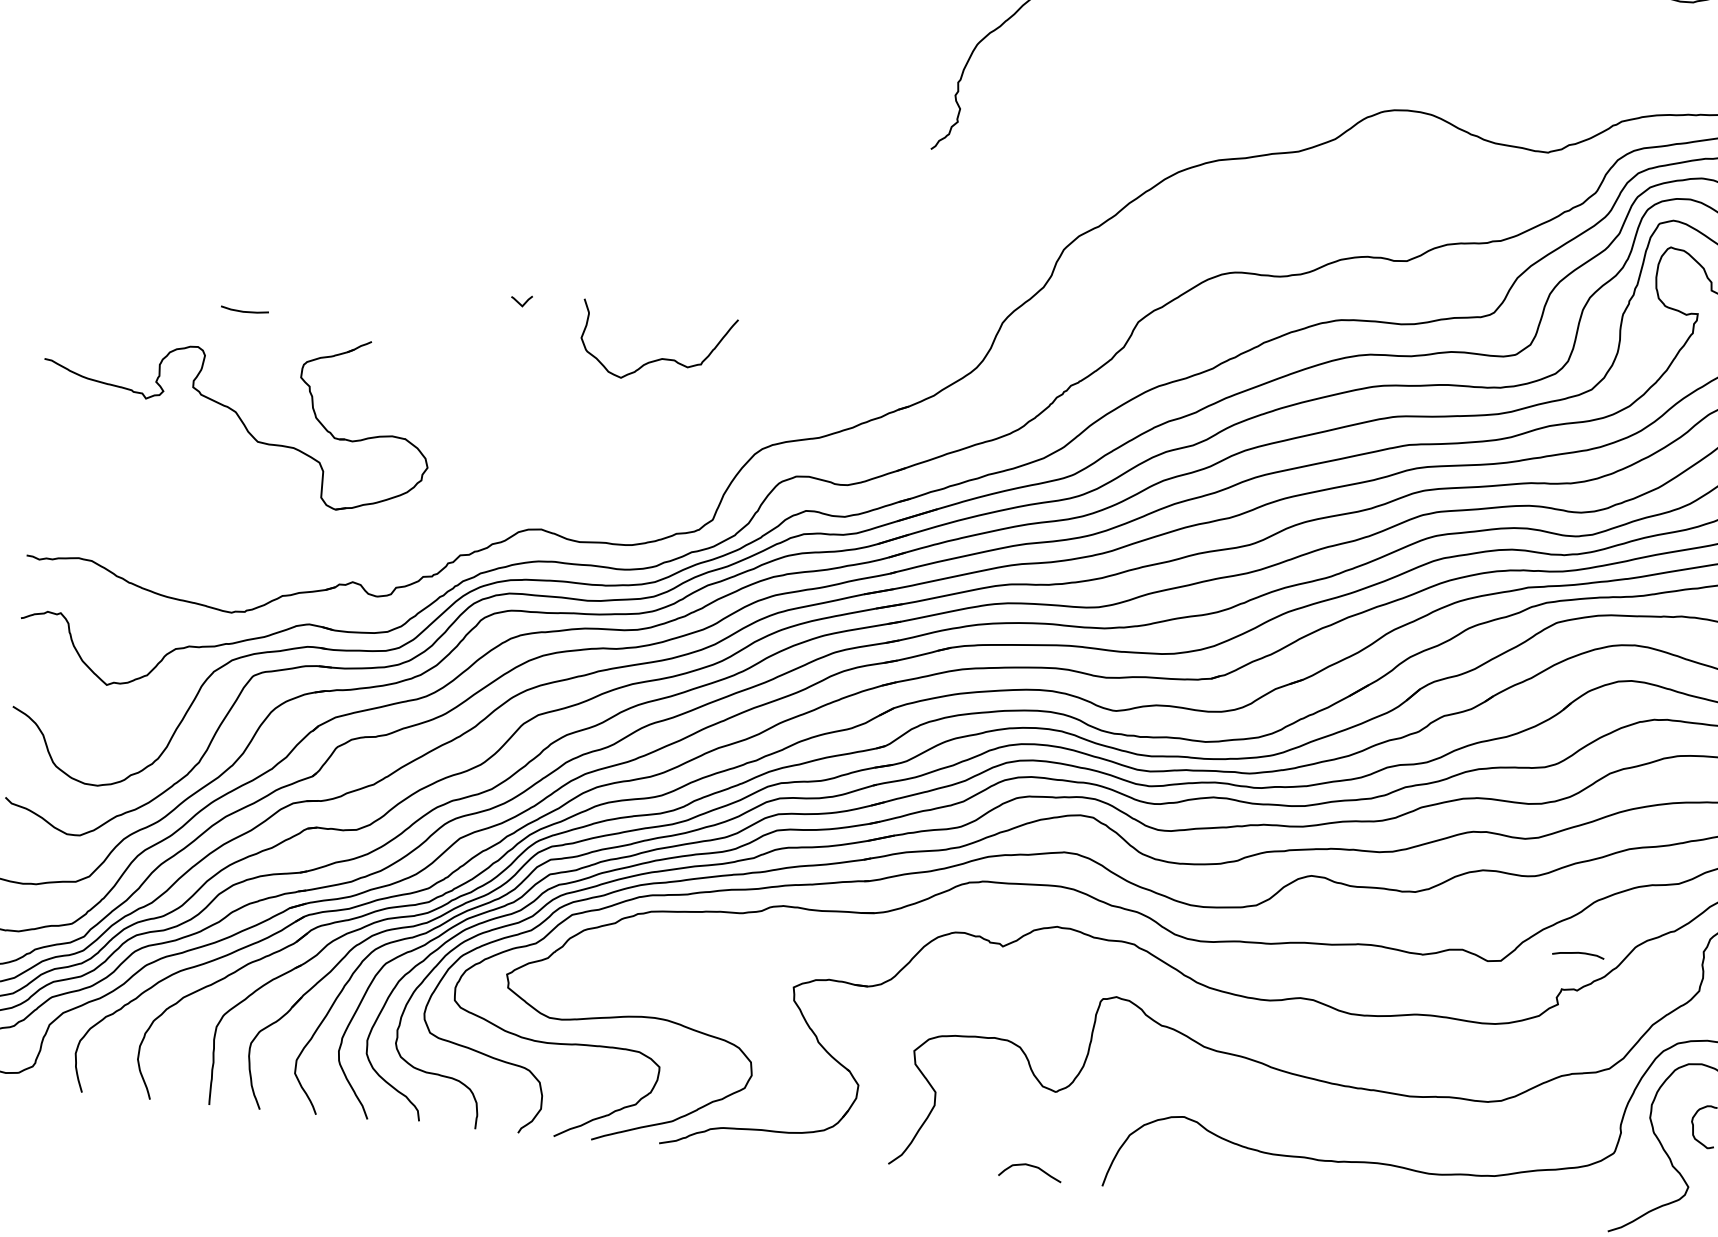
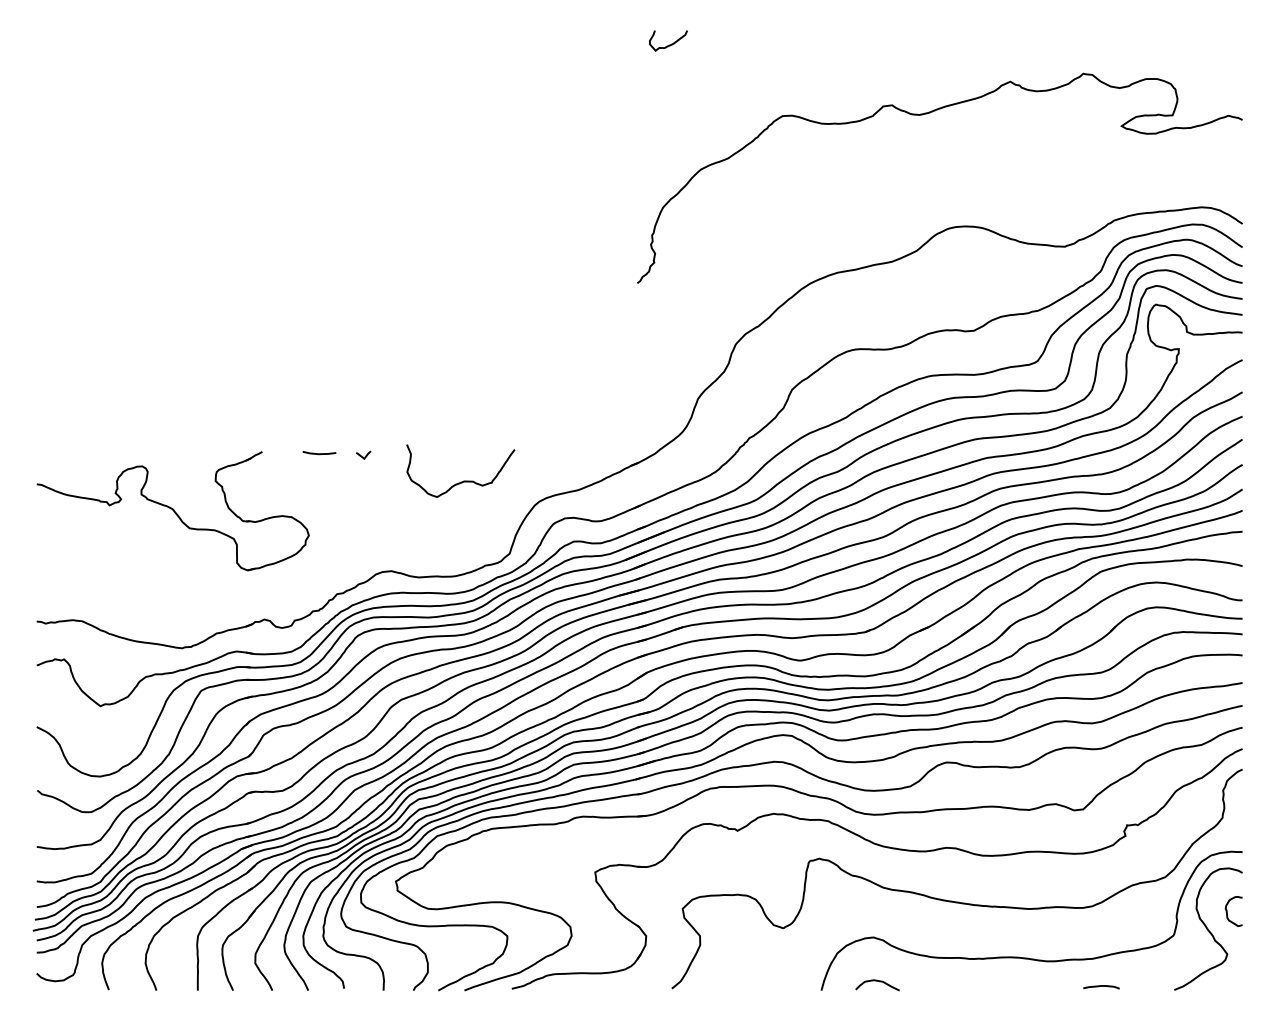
line: (521, 302) -> (363, 456), moved
line: (244, 310) -> (319, 453), moved
curve: (660, 357) -> (463, 480), moved
curve: (1578, 953) -> (1101, 986), moved
curve: (1033, 1168) -> (879, 982), moved

